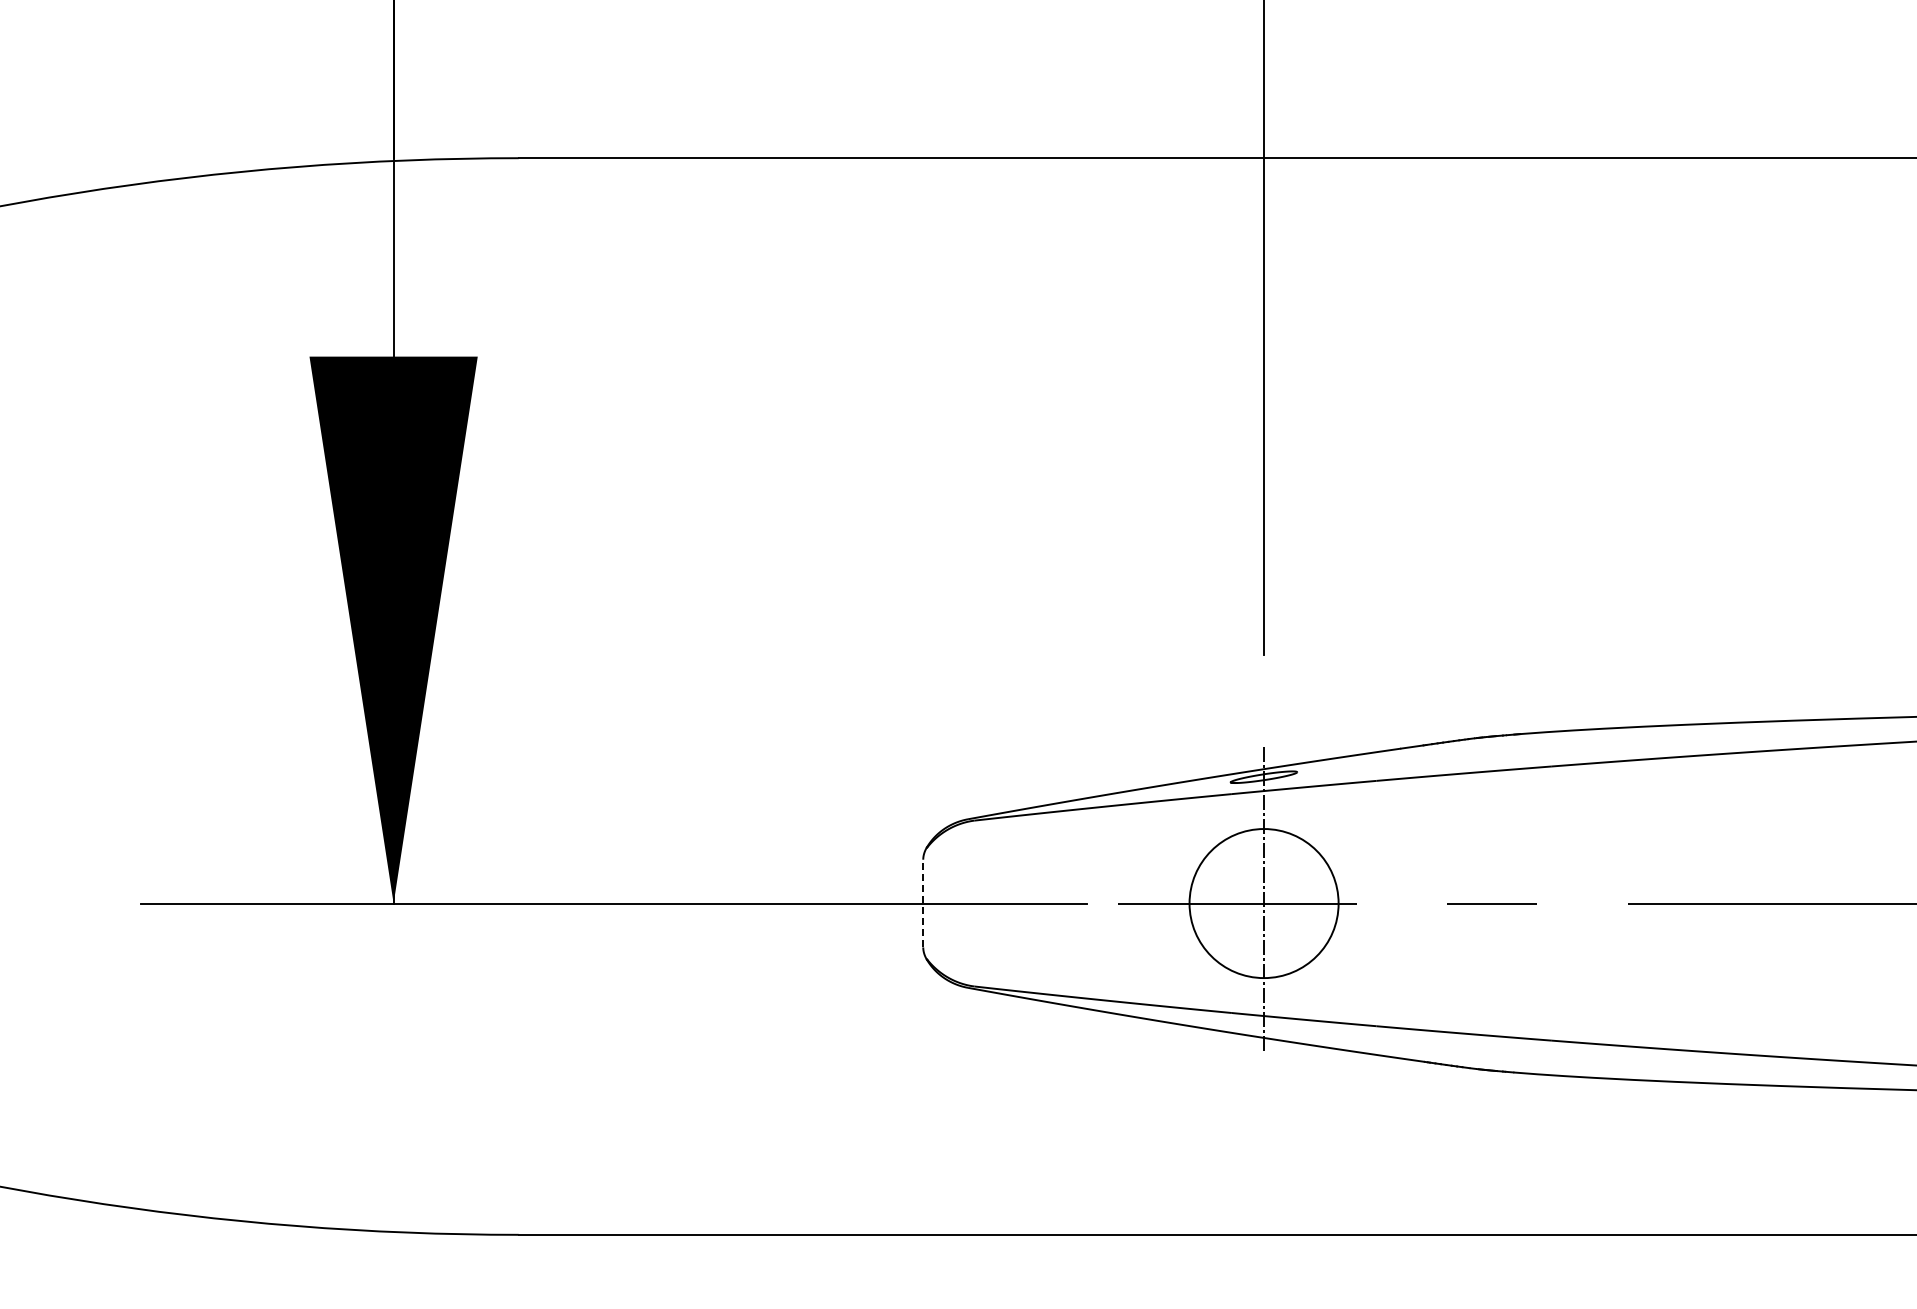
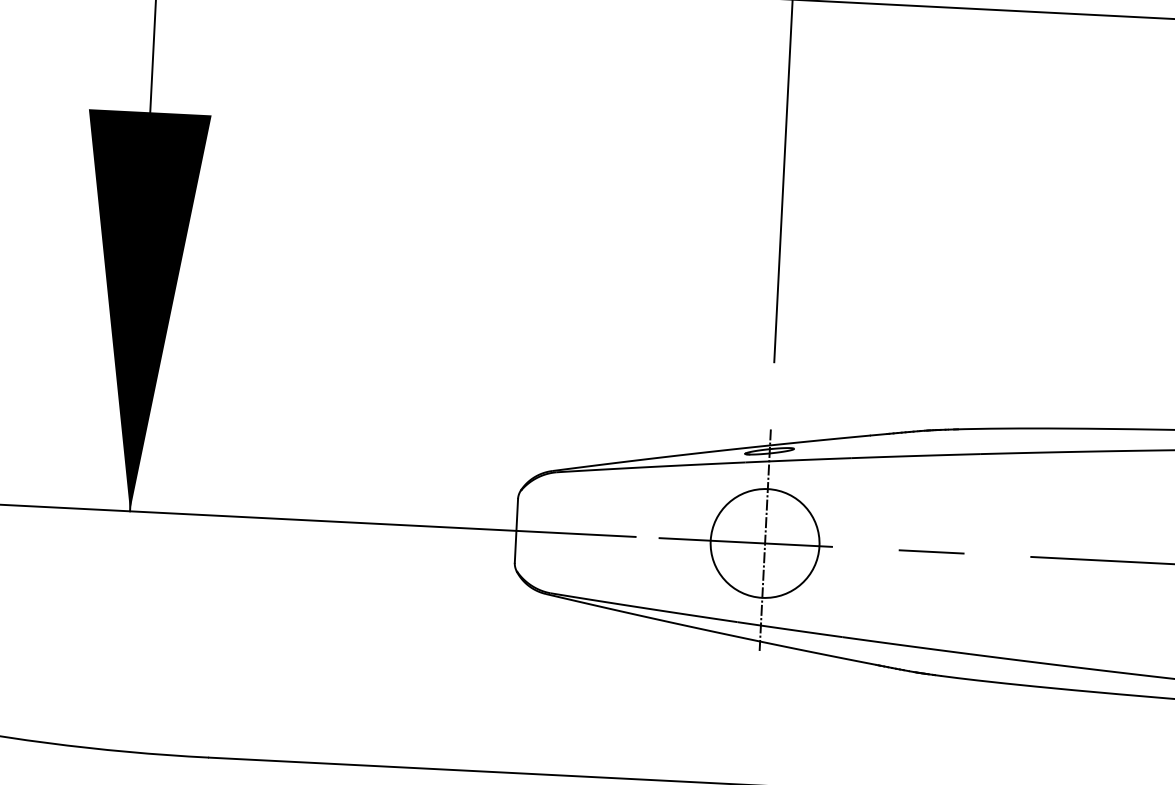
line: (923, 903) -> (516, 530), dashed -> solid

